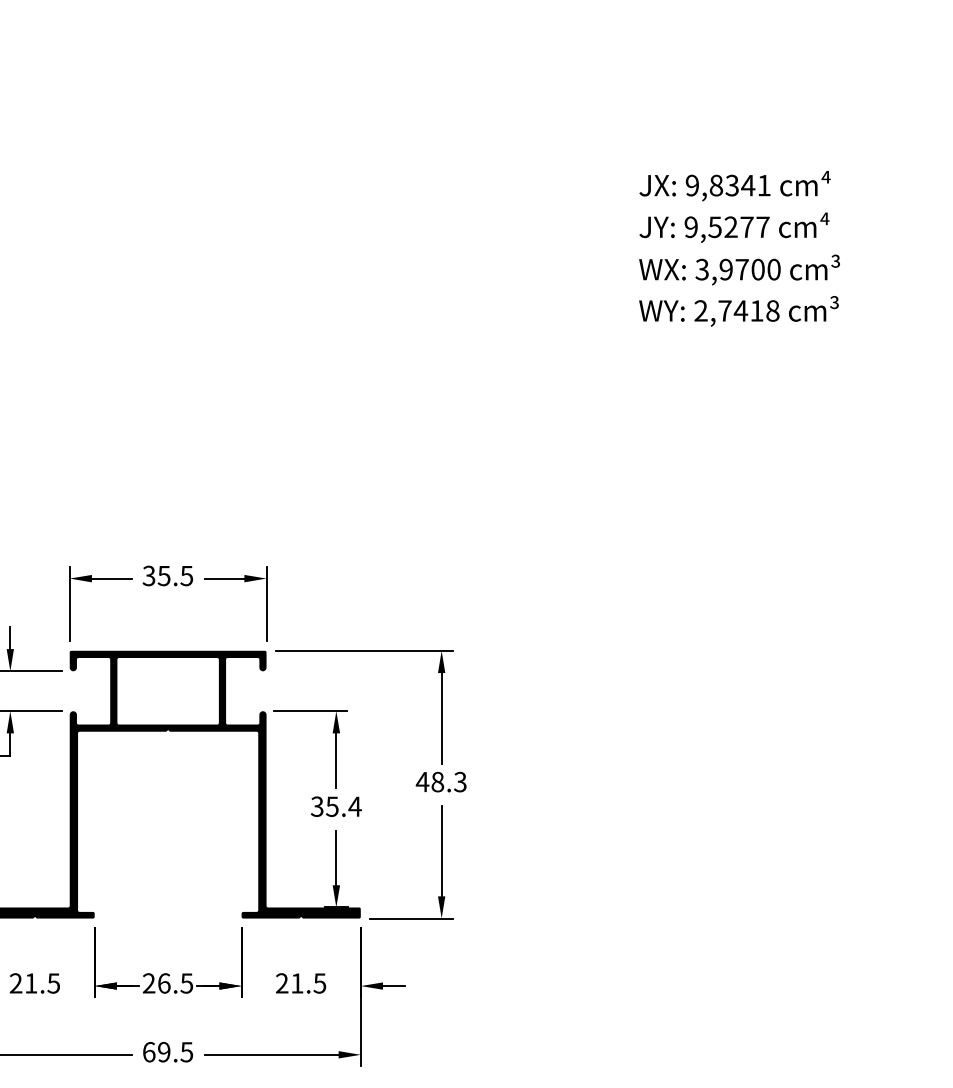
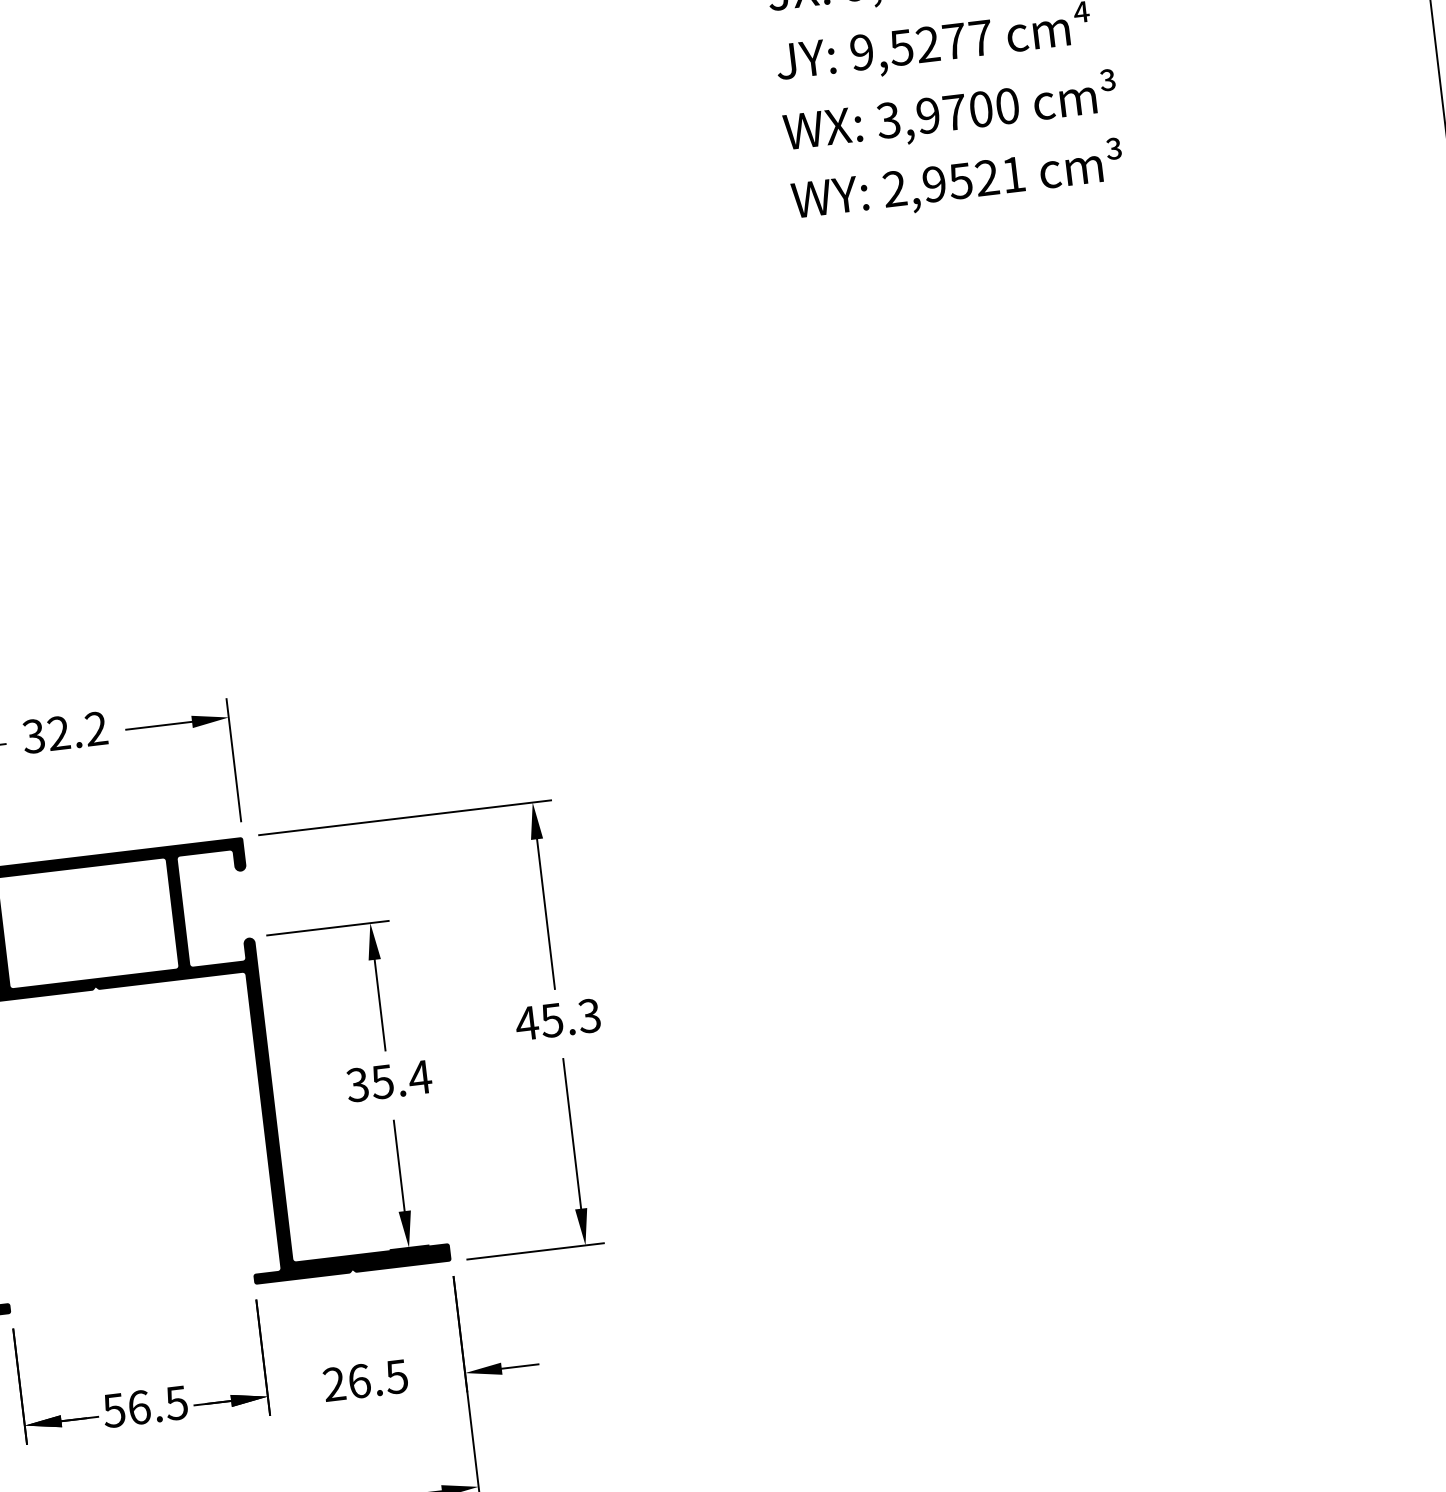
text: (748, 310) -> (973, 178), 2,7418 -> 2,9521
text: (175, 575) -> (77, 730), 35.5 -> 32.2
text: (437, 781) -> (551, 1019), 48.3 -> 45.3
text: (148, 983) -> (113, 1410), 26.5 -> 56.5
text: (297, 983) -> (359, 1381), 21.5 -> 26.5

